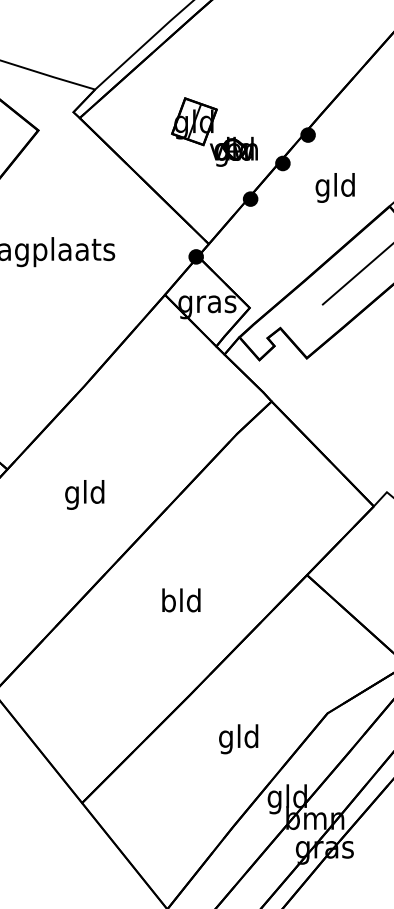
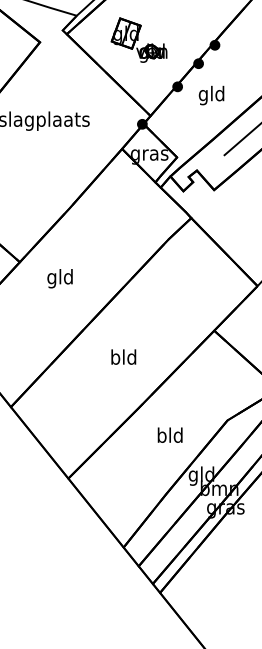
part: (213, 130) -> (138, 39), moved
text: (335, 187) -> (211, 95), moved
text: (83, 494) -> (59, 278), moved
text: (180, 599) -> (123, 356), moved
text: (225, 738) -> (161, 436), gld -> bld

